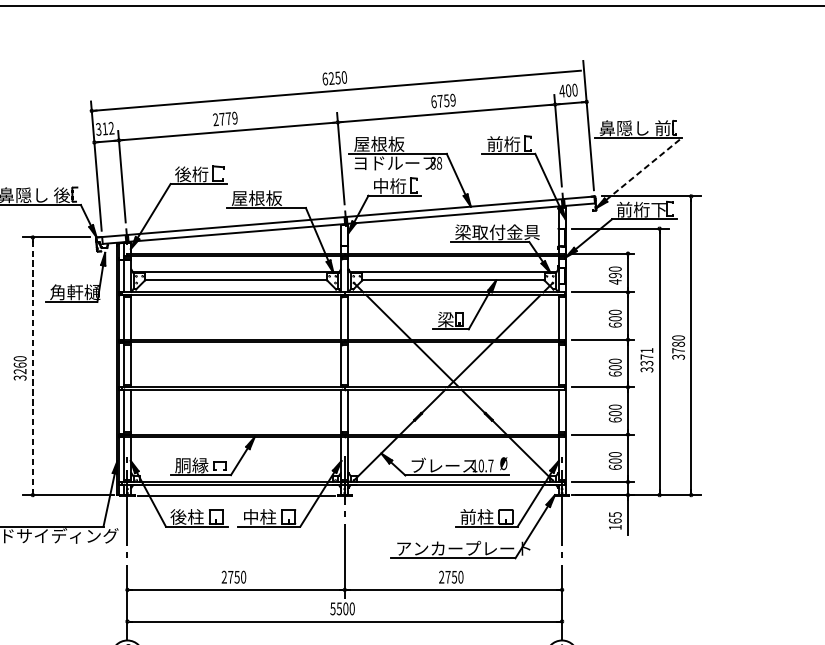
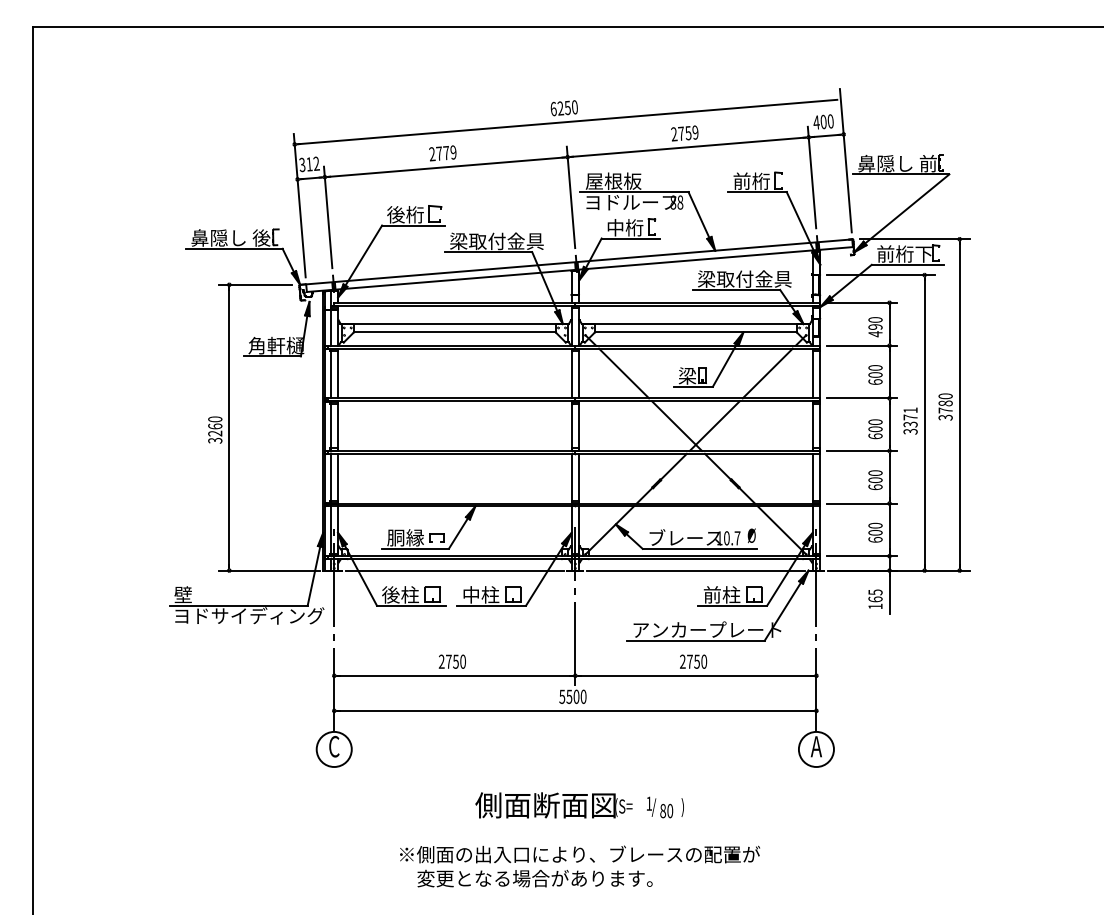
text: (434, 101) -> (674, 134), 6759 -> 2759
line: (644, 168) -> (907, 208), dashed -> solid
text: (273, 198) -> (496, 241), 屋根板 -> 梁取付金具
line: (33, 366) -> (229, 428), dashed -> solid
line: (453, 495) -> (695, 571), added

